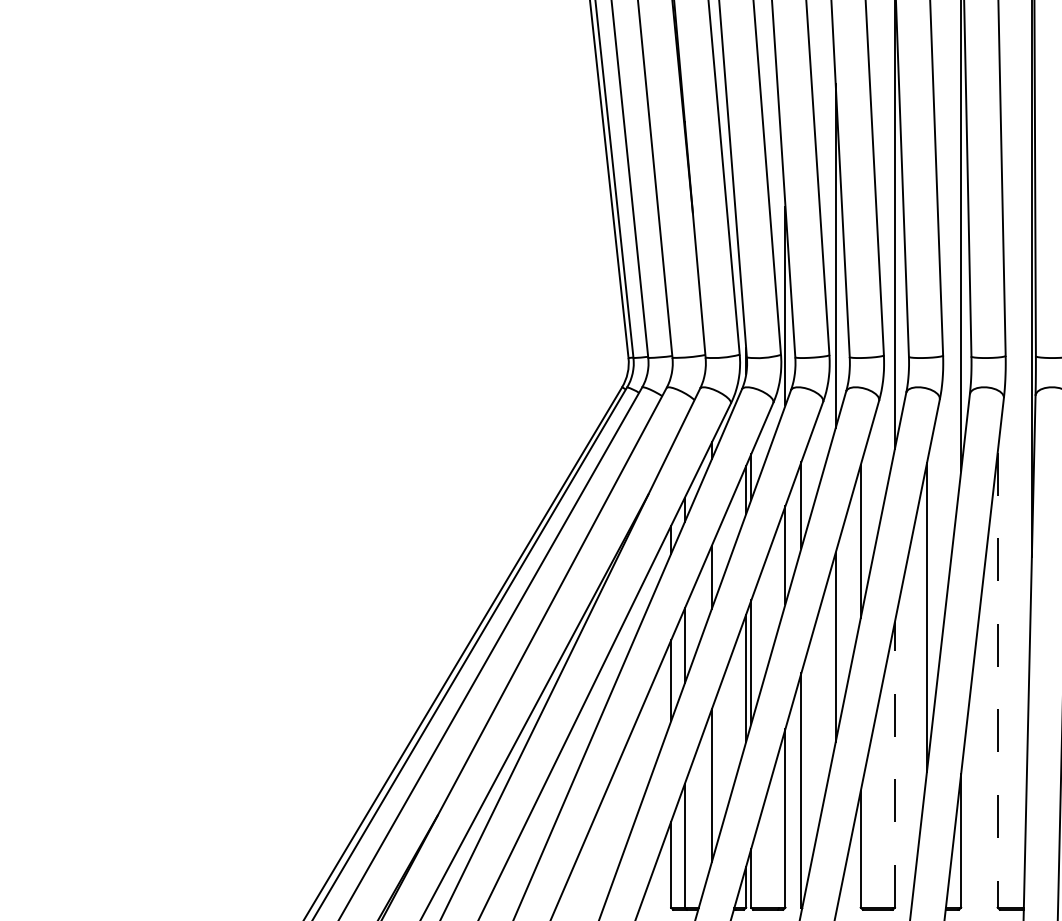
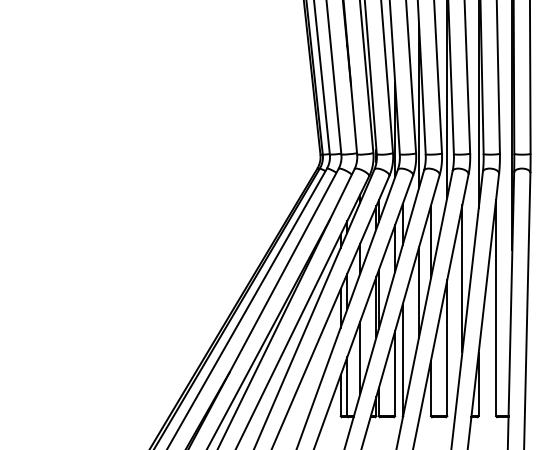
line: (998, 681) -> (496, 308), dashed -> solid
line: (895, 763) -> (447, 347), dashed -> solid

